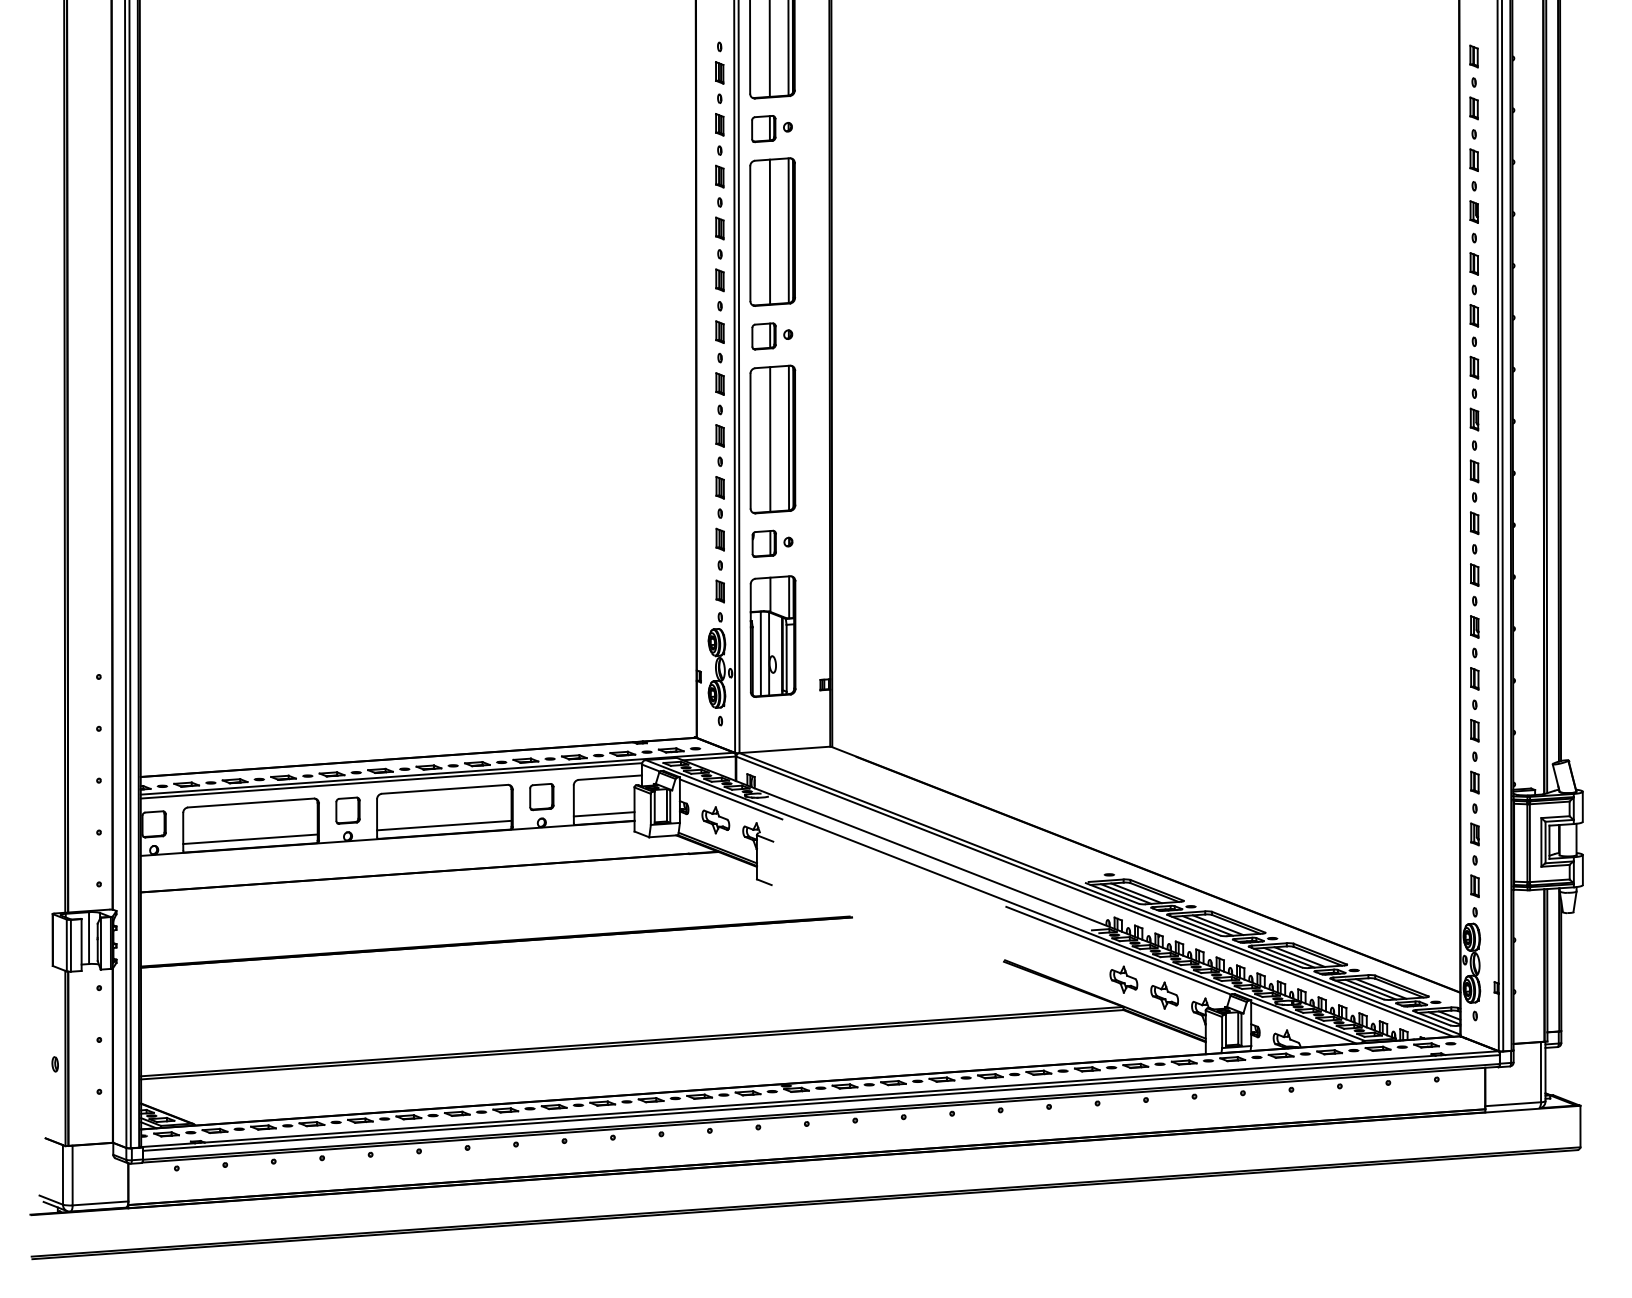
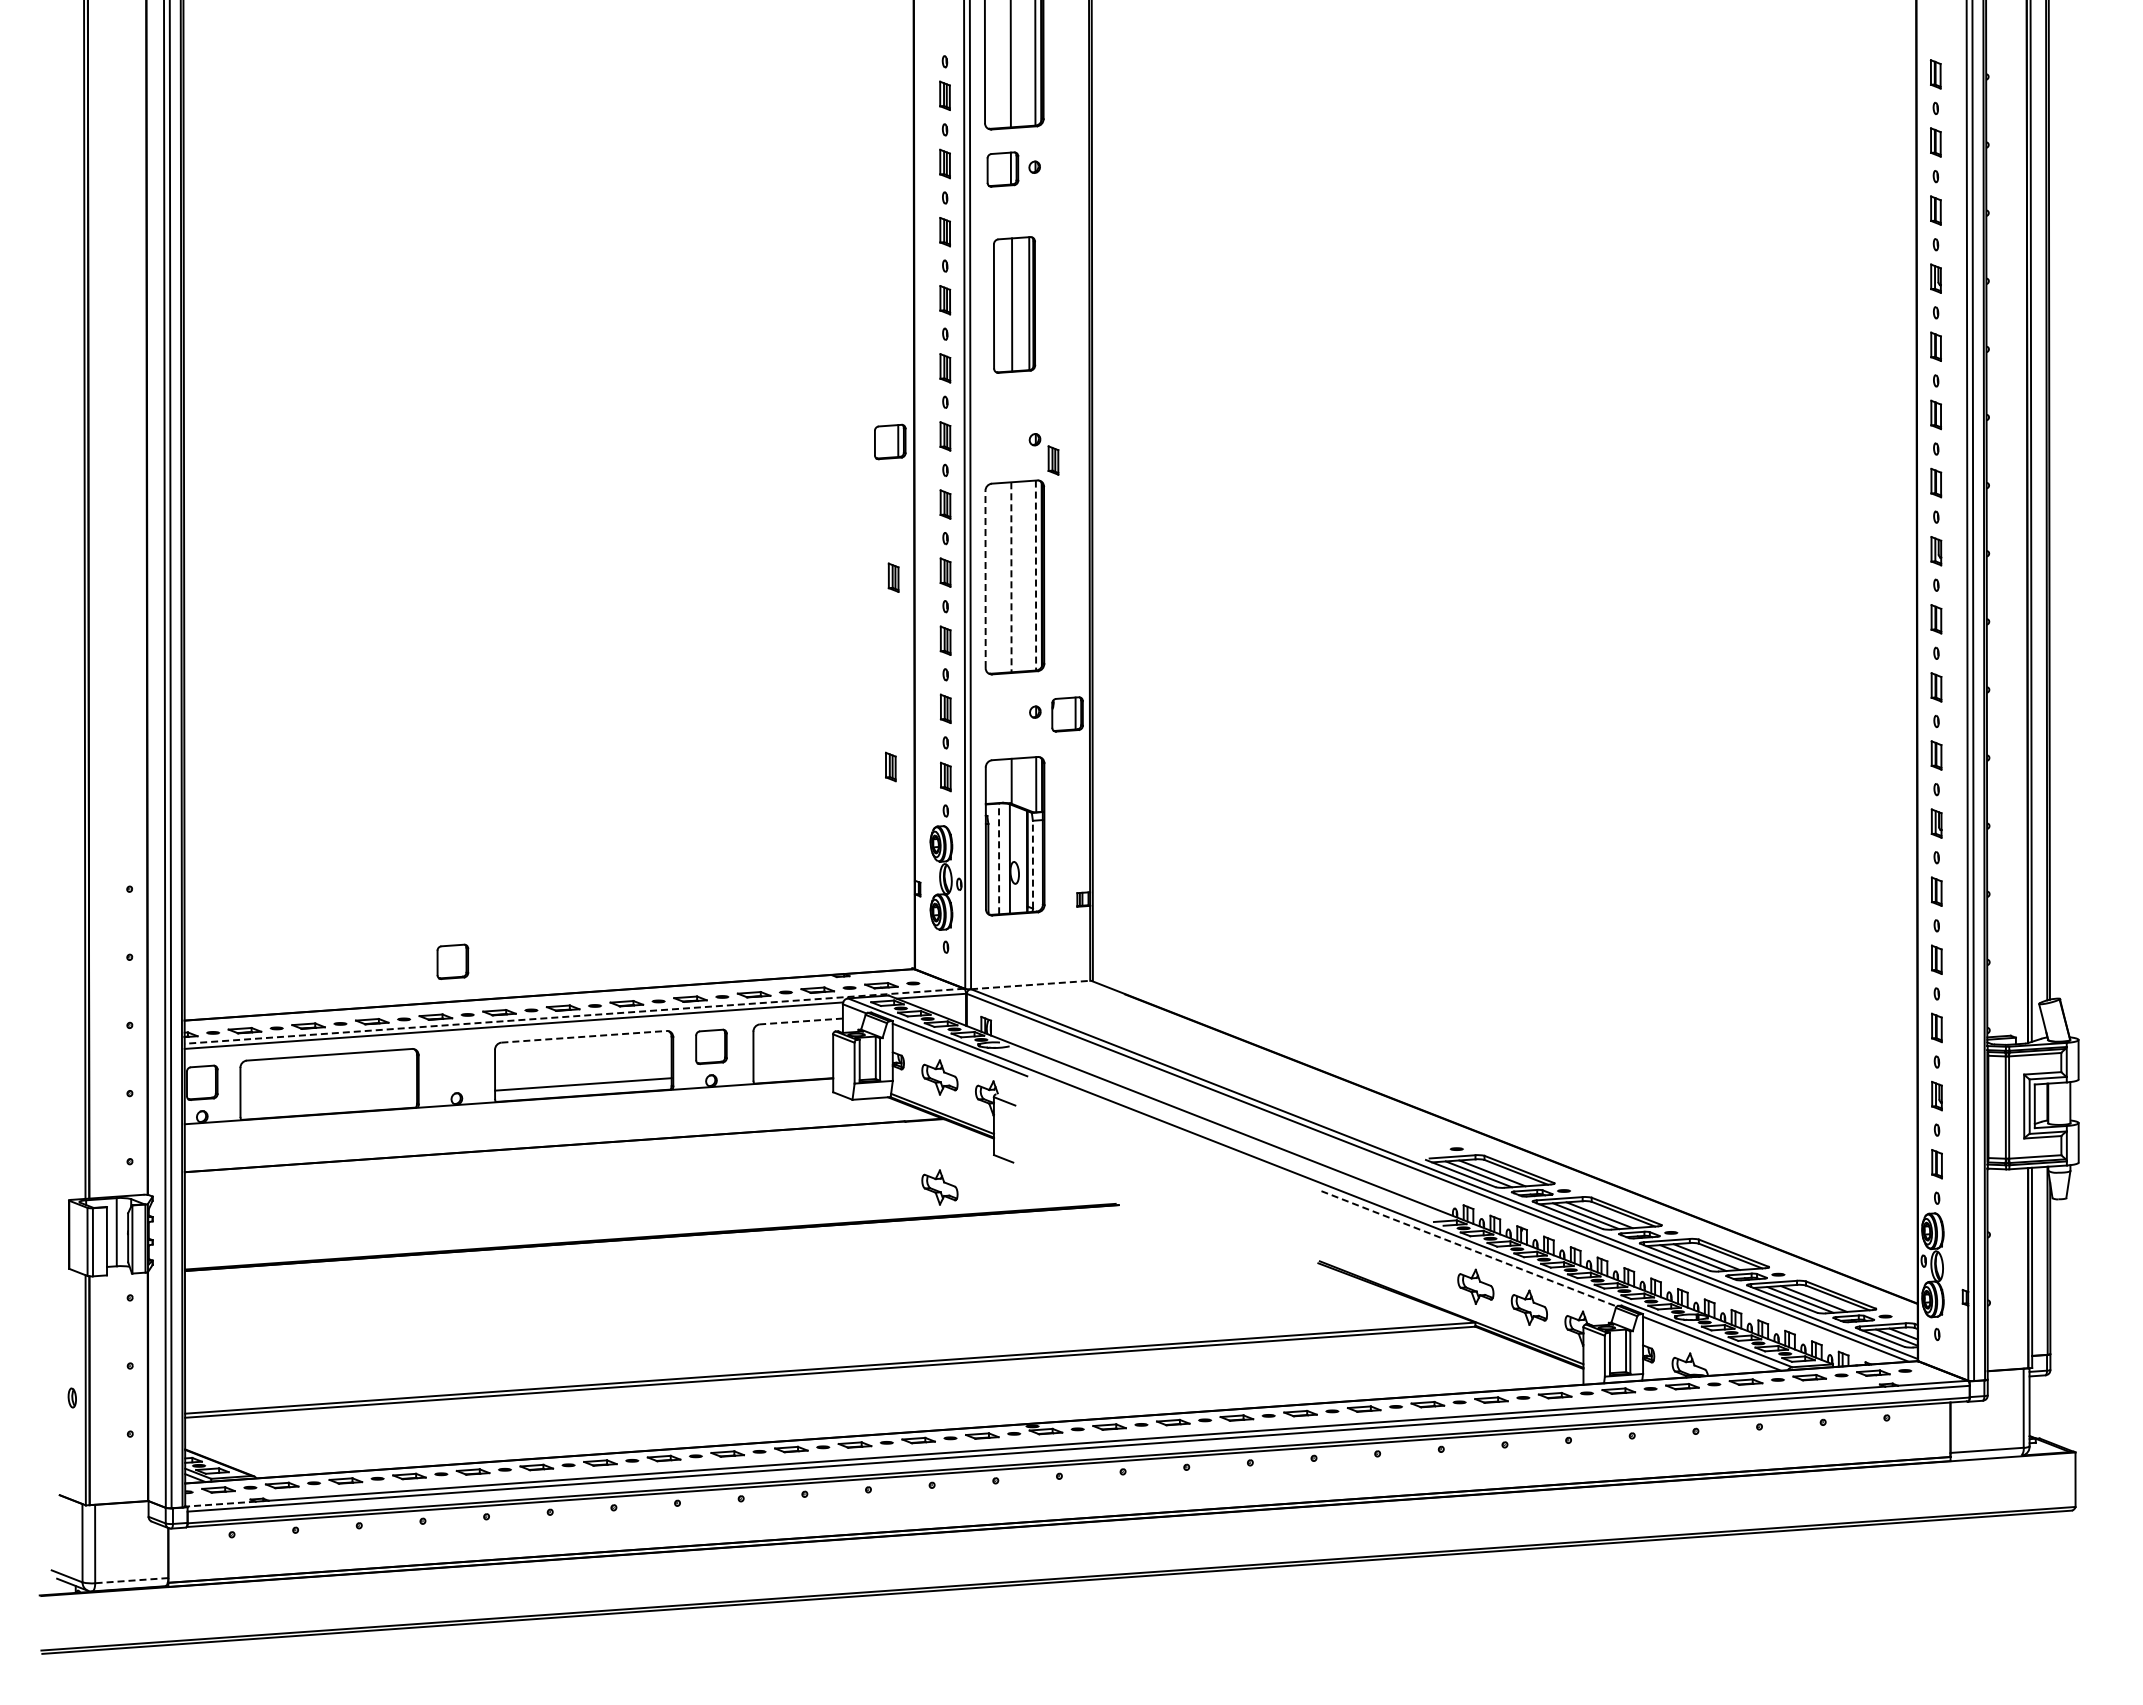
part: (772, 231) -> (1014, 304), size x0.7
part: (764, 336) -> (890, 441), moved
part: (802, 350) -> (1053, 460), added
line: (788, 438) -> (1035, 575), solid -> dashed
part: (680, 439) -> (893, 577), added
line: (770, 439) -> (1011, 577), solid -> dashed
line: (750, 441) -> (985, 579), solid -> dashed
part: (764, 543) -> (1067, 714), moved
part: (678, 583) -> (890, 766), added
line: (761, 653) -> (999, 858), solid -> dashed
line: (786, 658) -> (1032, 864), solid -> dashed
line: (784, 750) -> (1030, 985), solid -> dashed
line: (437, 773) -> (574, 1016), solid -> dashed
line: (610, 777) -> (801, 1021), solid -> dashed
line: (445, 789) -> (584, 1036), solid -> dashed
part: (347, 810) -> (452, 961), moved
line: (604, 814) -> (793, 1069), removed
line: (250, 839) -> (328, 1102), removed
part: (715, 904) -> (939, 1187), added
line: (1119, 950) -> (1469, 1248), solid -> dashed
line: (168, 1145) -> (220, 1504), solid -> dashed
line: (100, 1203) -> (131, 1580), solid -> dashed

